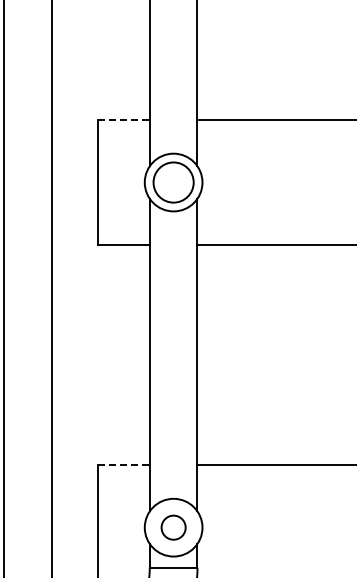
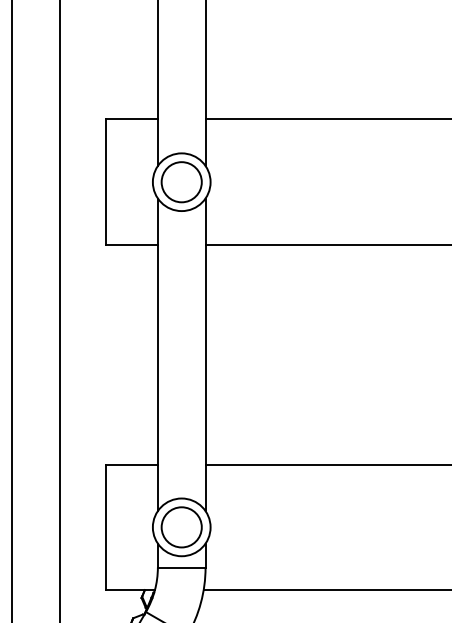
line: (124, 119) -> (132, 119), dashed -> solid
line: (124, 464) -> (132, 464), dashed -> solid
circle: (173, 527) -> (181, 527), size x1.67

